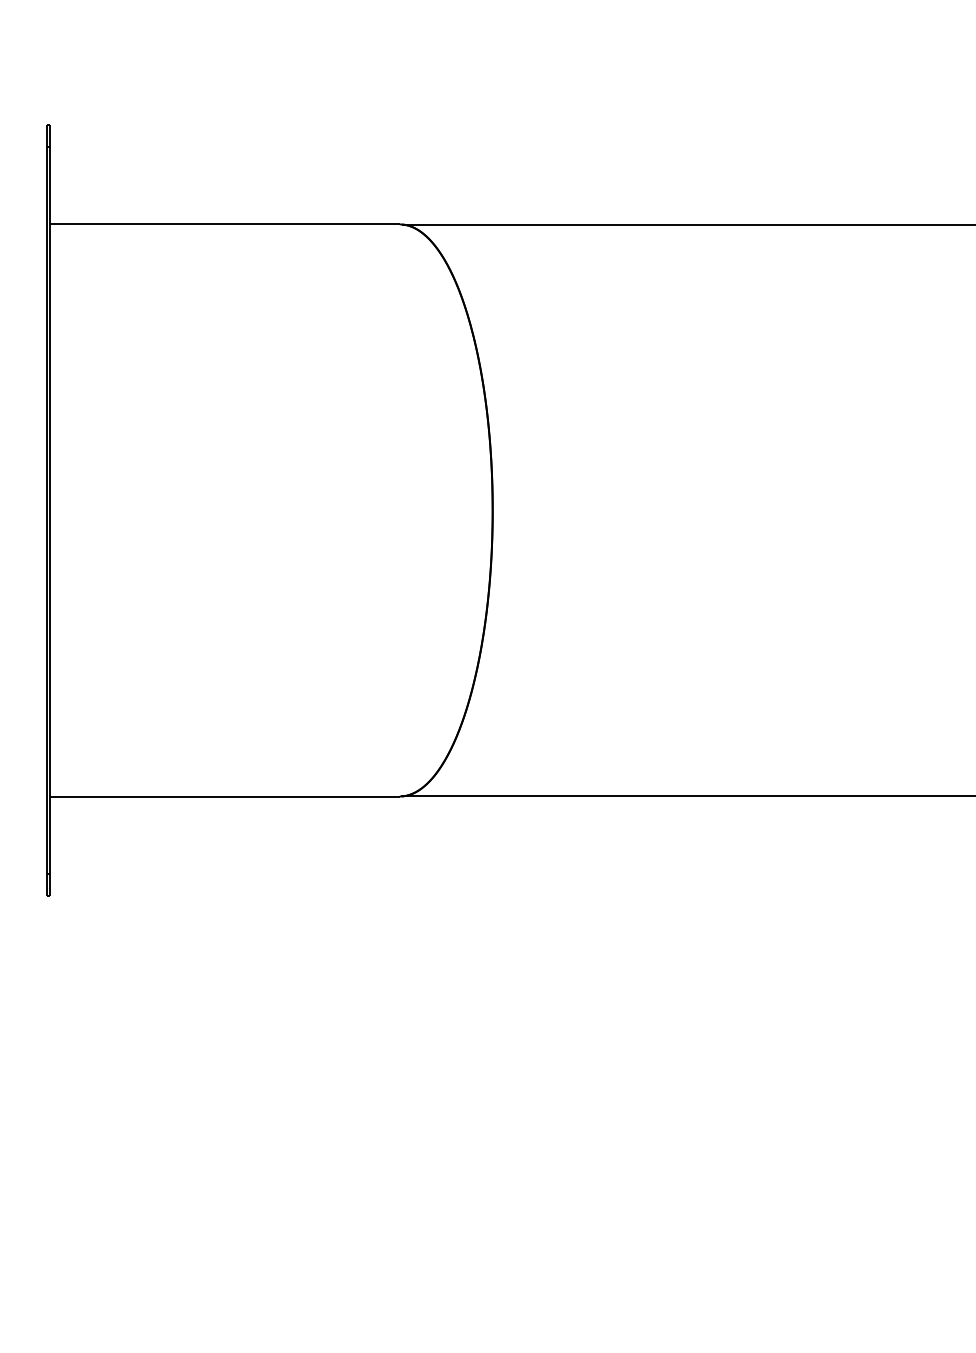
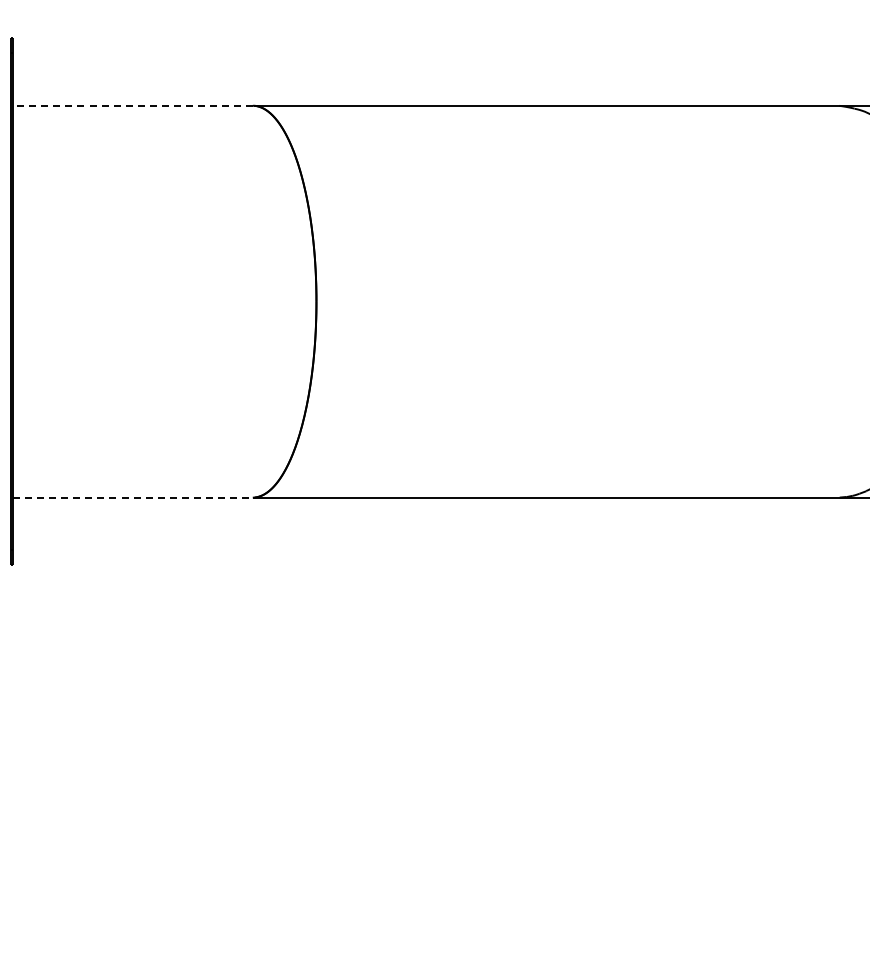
line: (225, 224) -> (133, 105), solid -> dashed
line: (225, 796) -> (133, 497), solid -> dashed

